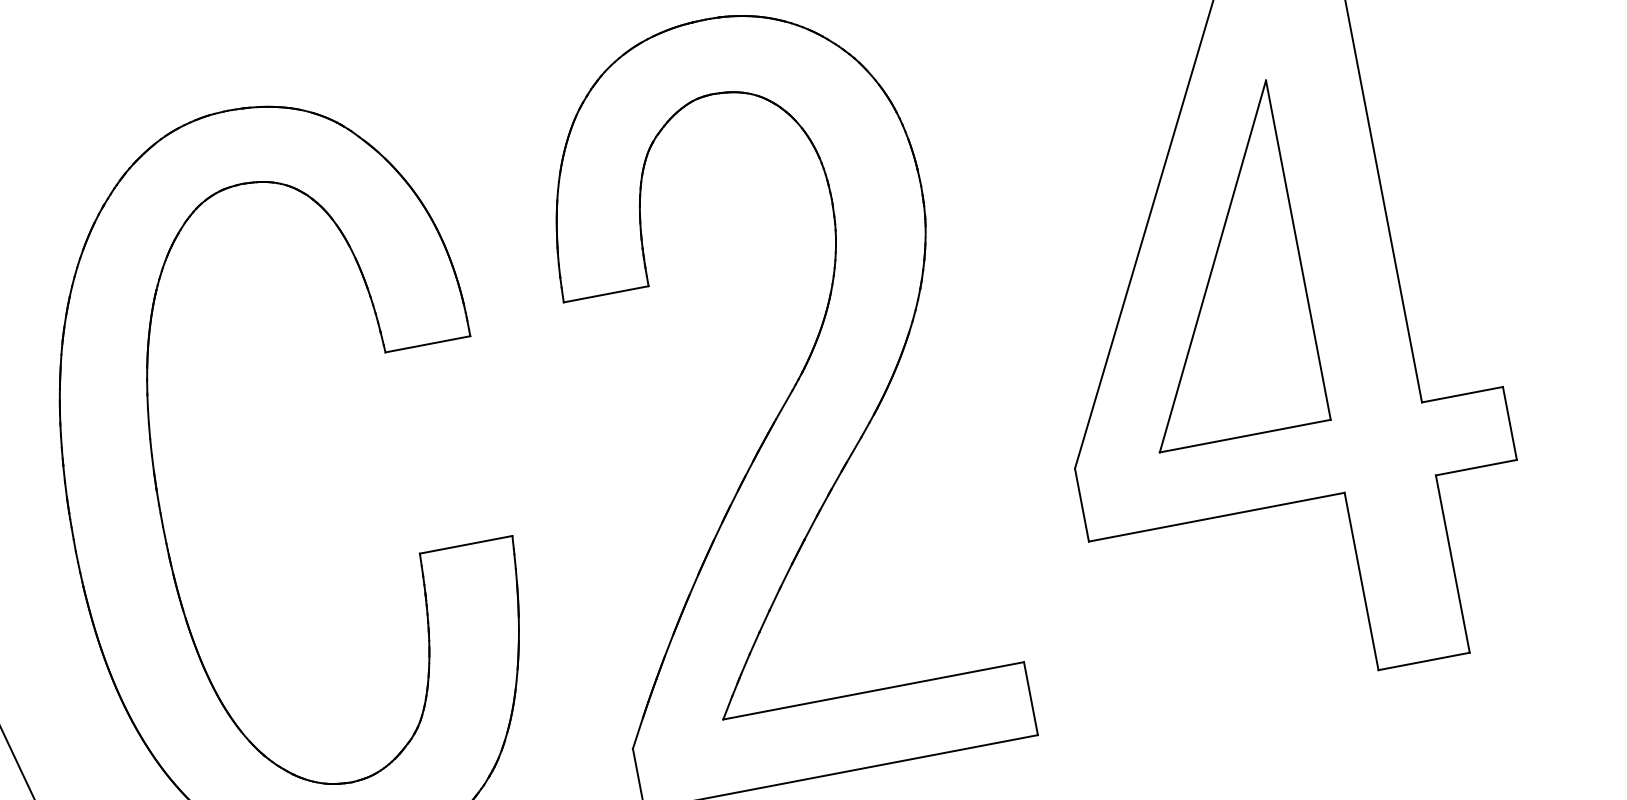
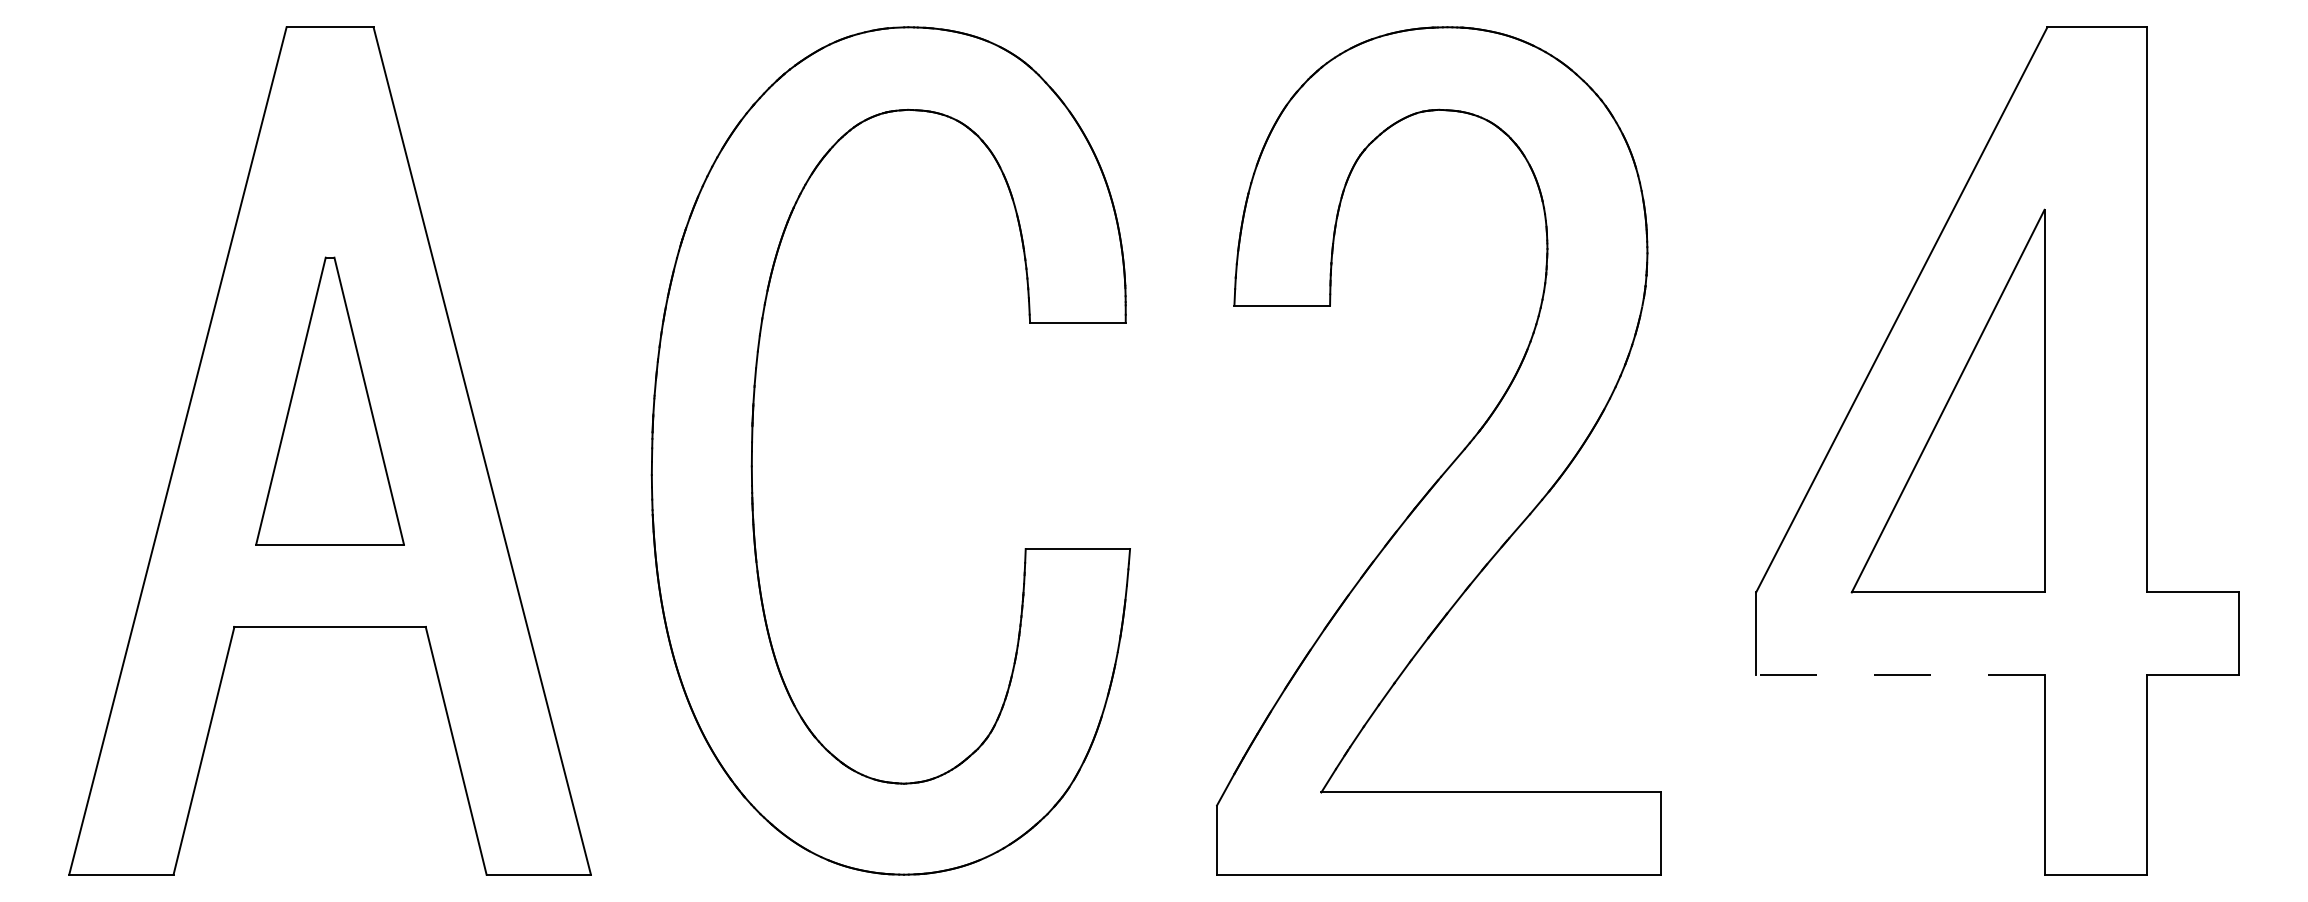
line: (1215, 517) -> (1899, 674), solid -> dashed

